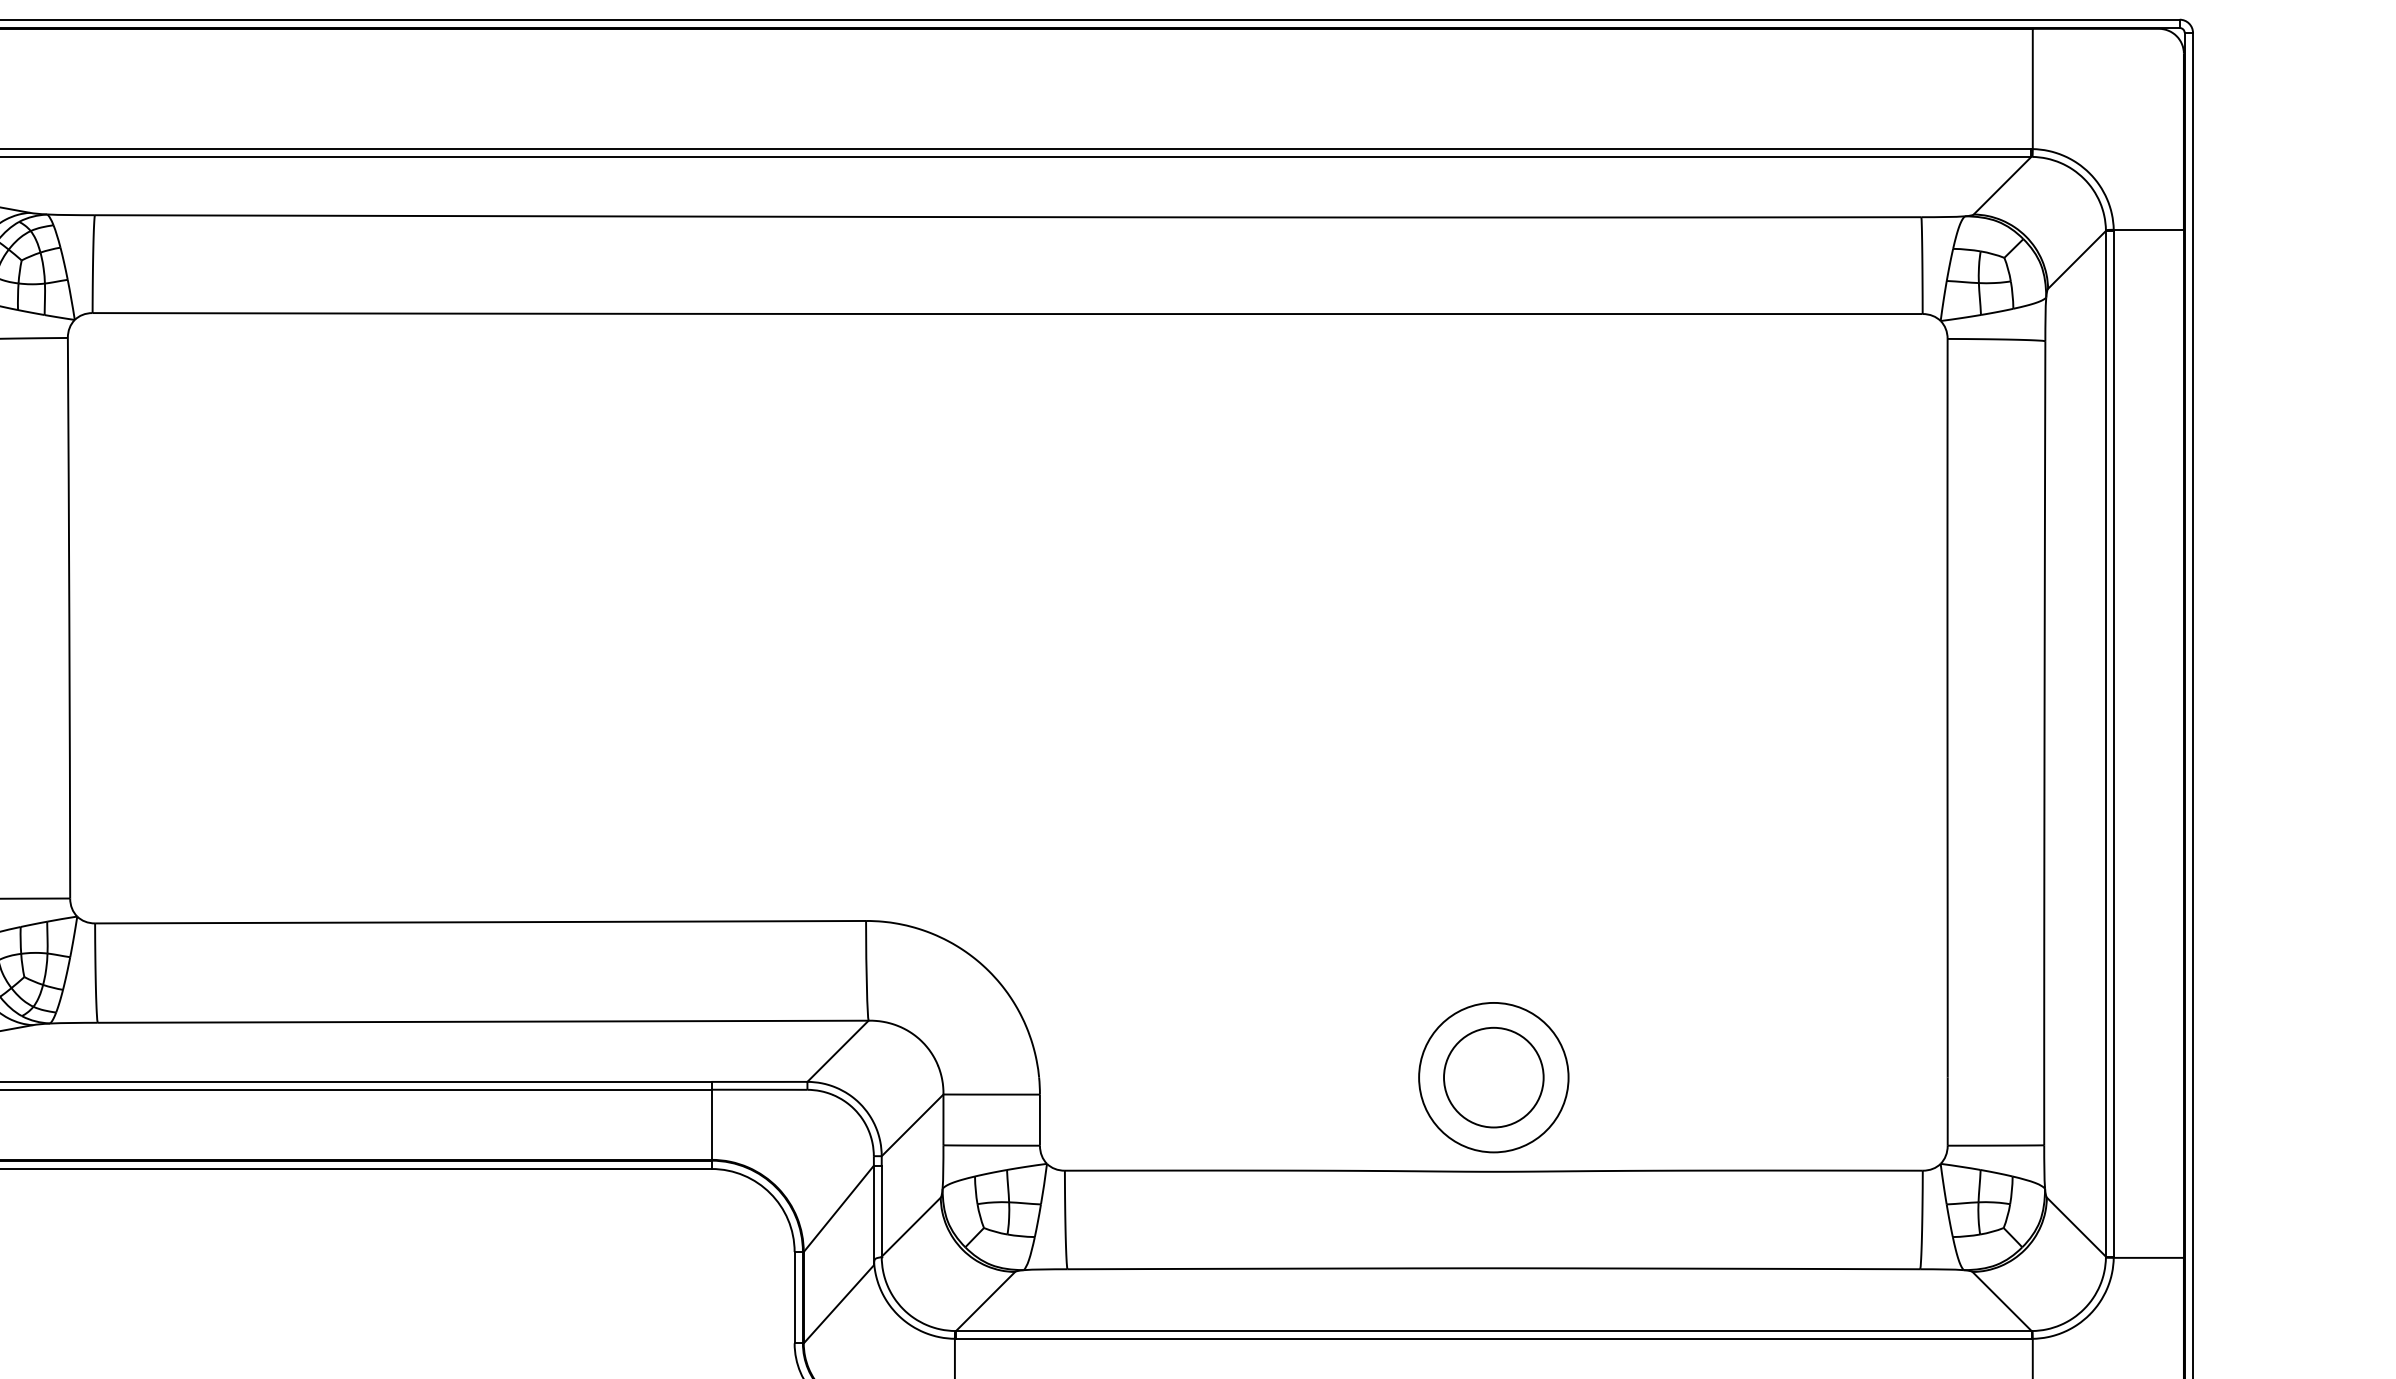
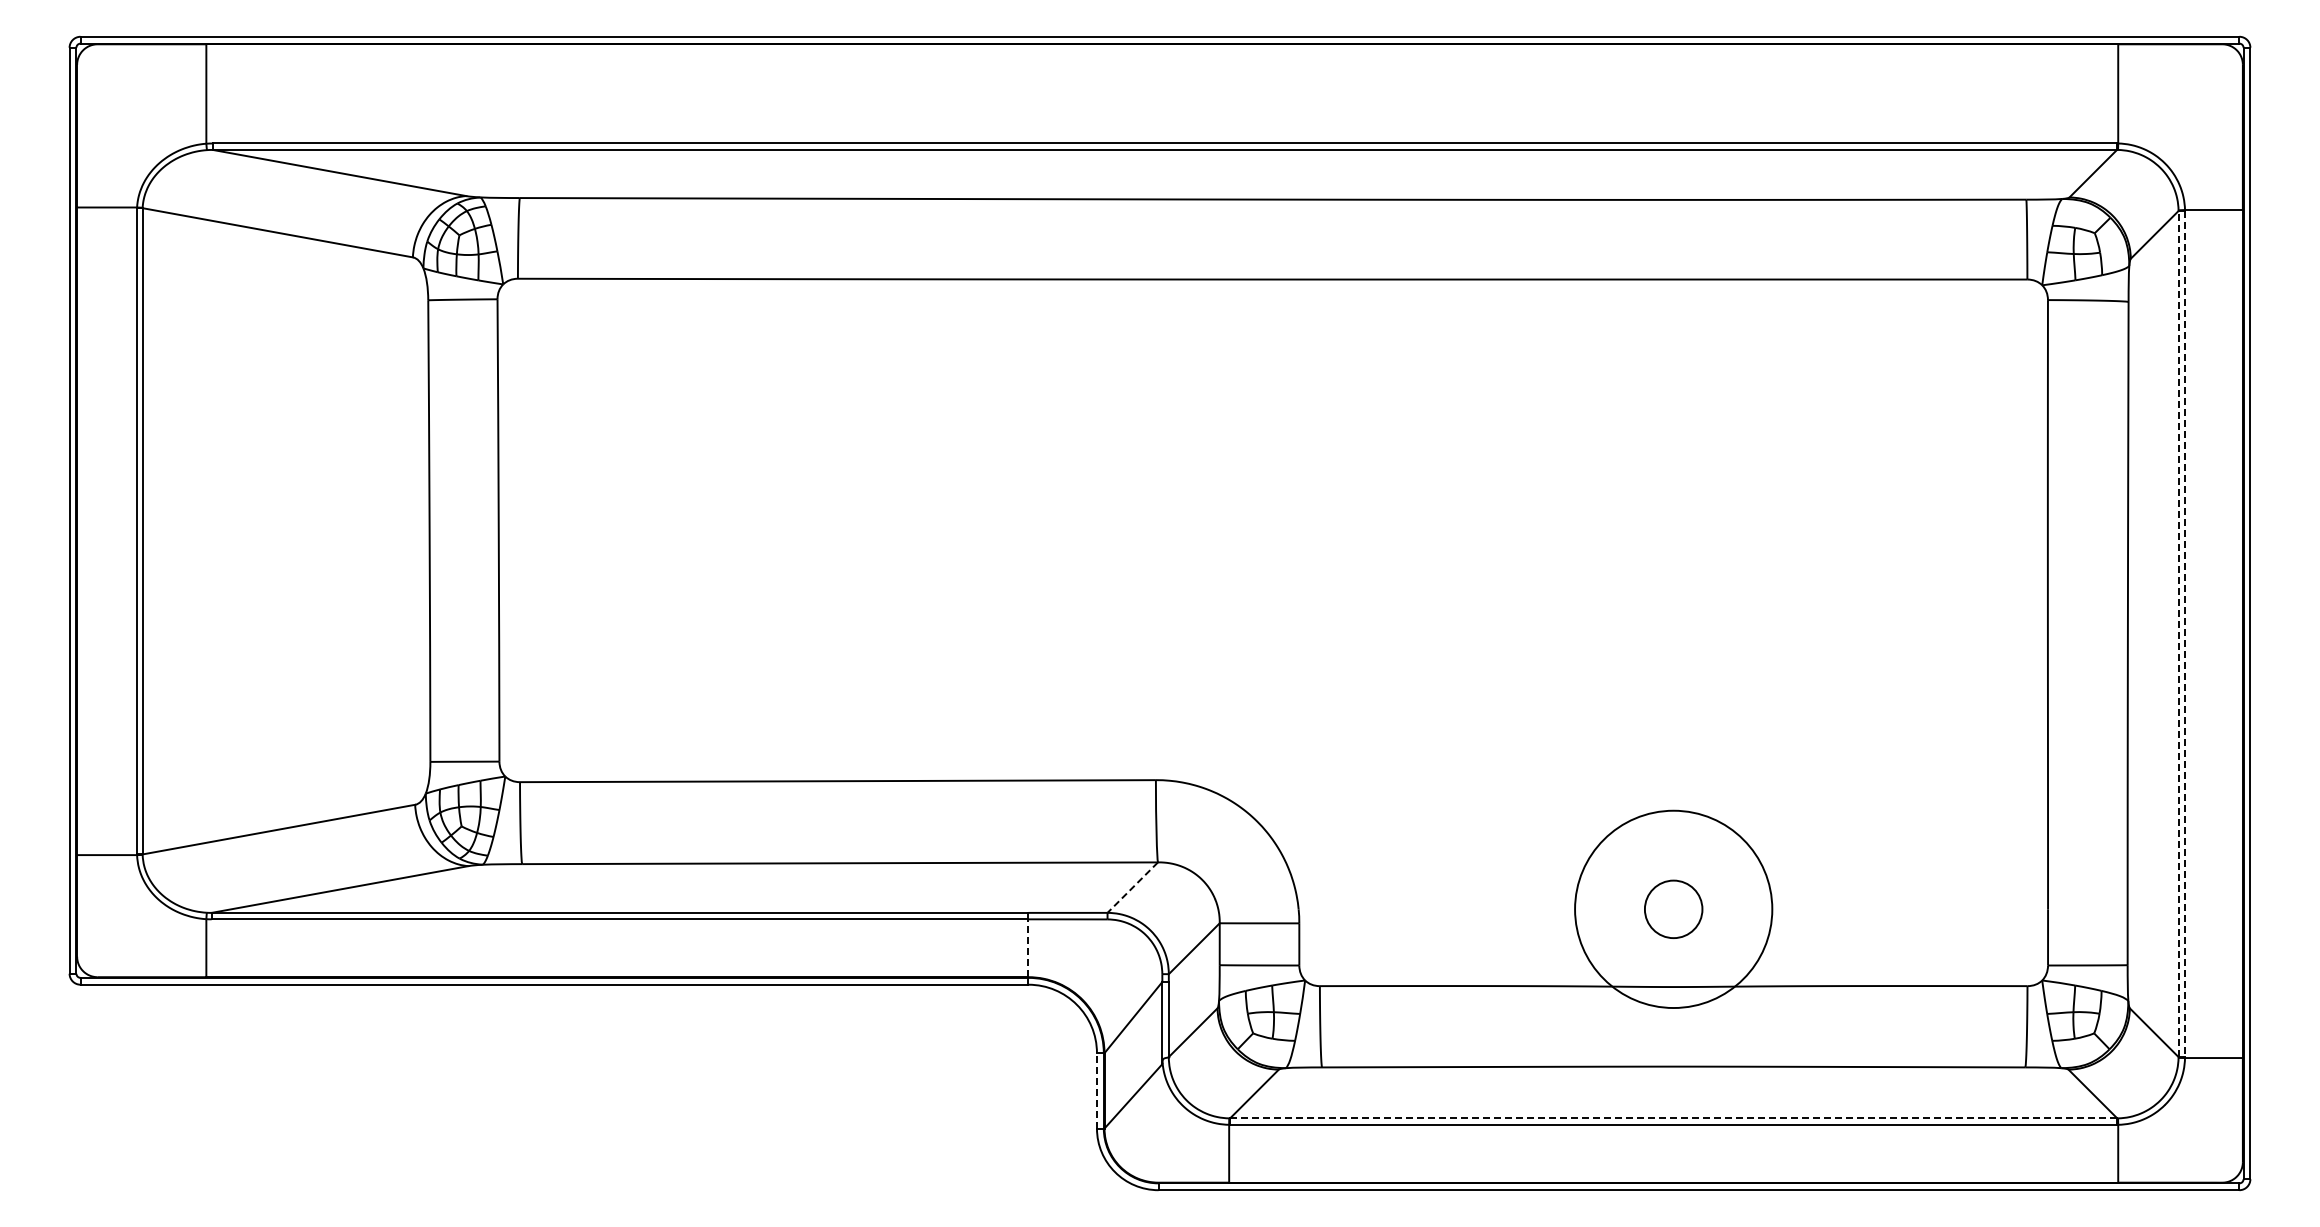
line: (2105, 743) -> (2178, 633), solid -> dashed
line: (2114, 744) -> (2185, 634), solid -> dashed
line: (837, 1051) -> (1132, 887), solid -> dashed
circle: (1493, 1077) -> (1673, 909), size x0.7
circle: (1493, 1077) -> (1673, 909), size x1.6
line: (711, 1125) -> (1028, 948), solid -> dashed
line: (794, 1297) -> (1096, 1090), solid -> dashed
line: (1493, 1331) -> (1673, 1118), solid -> dashed

